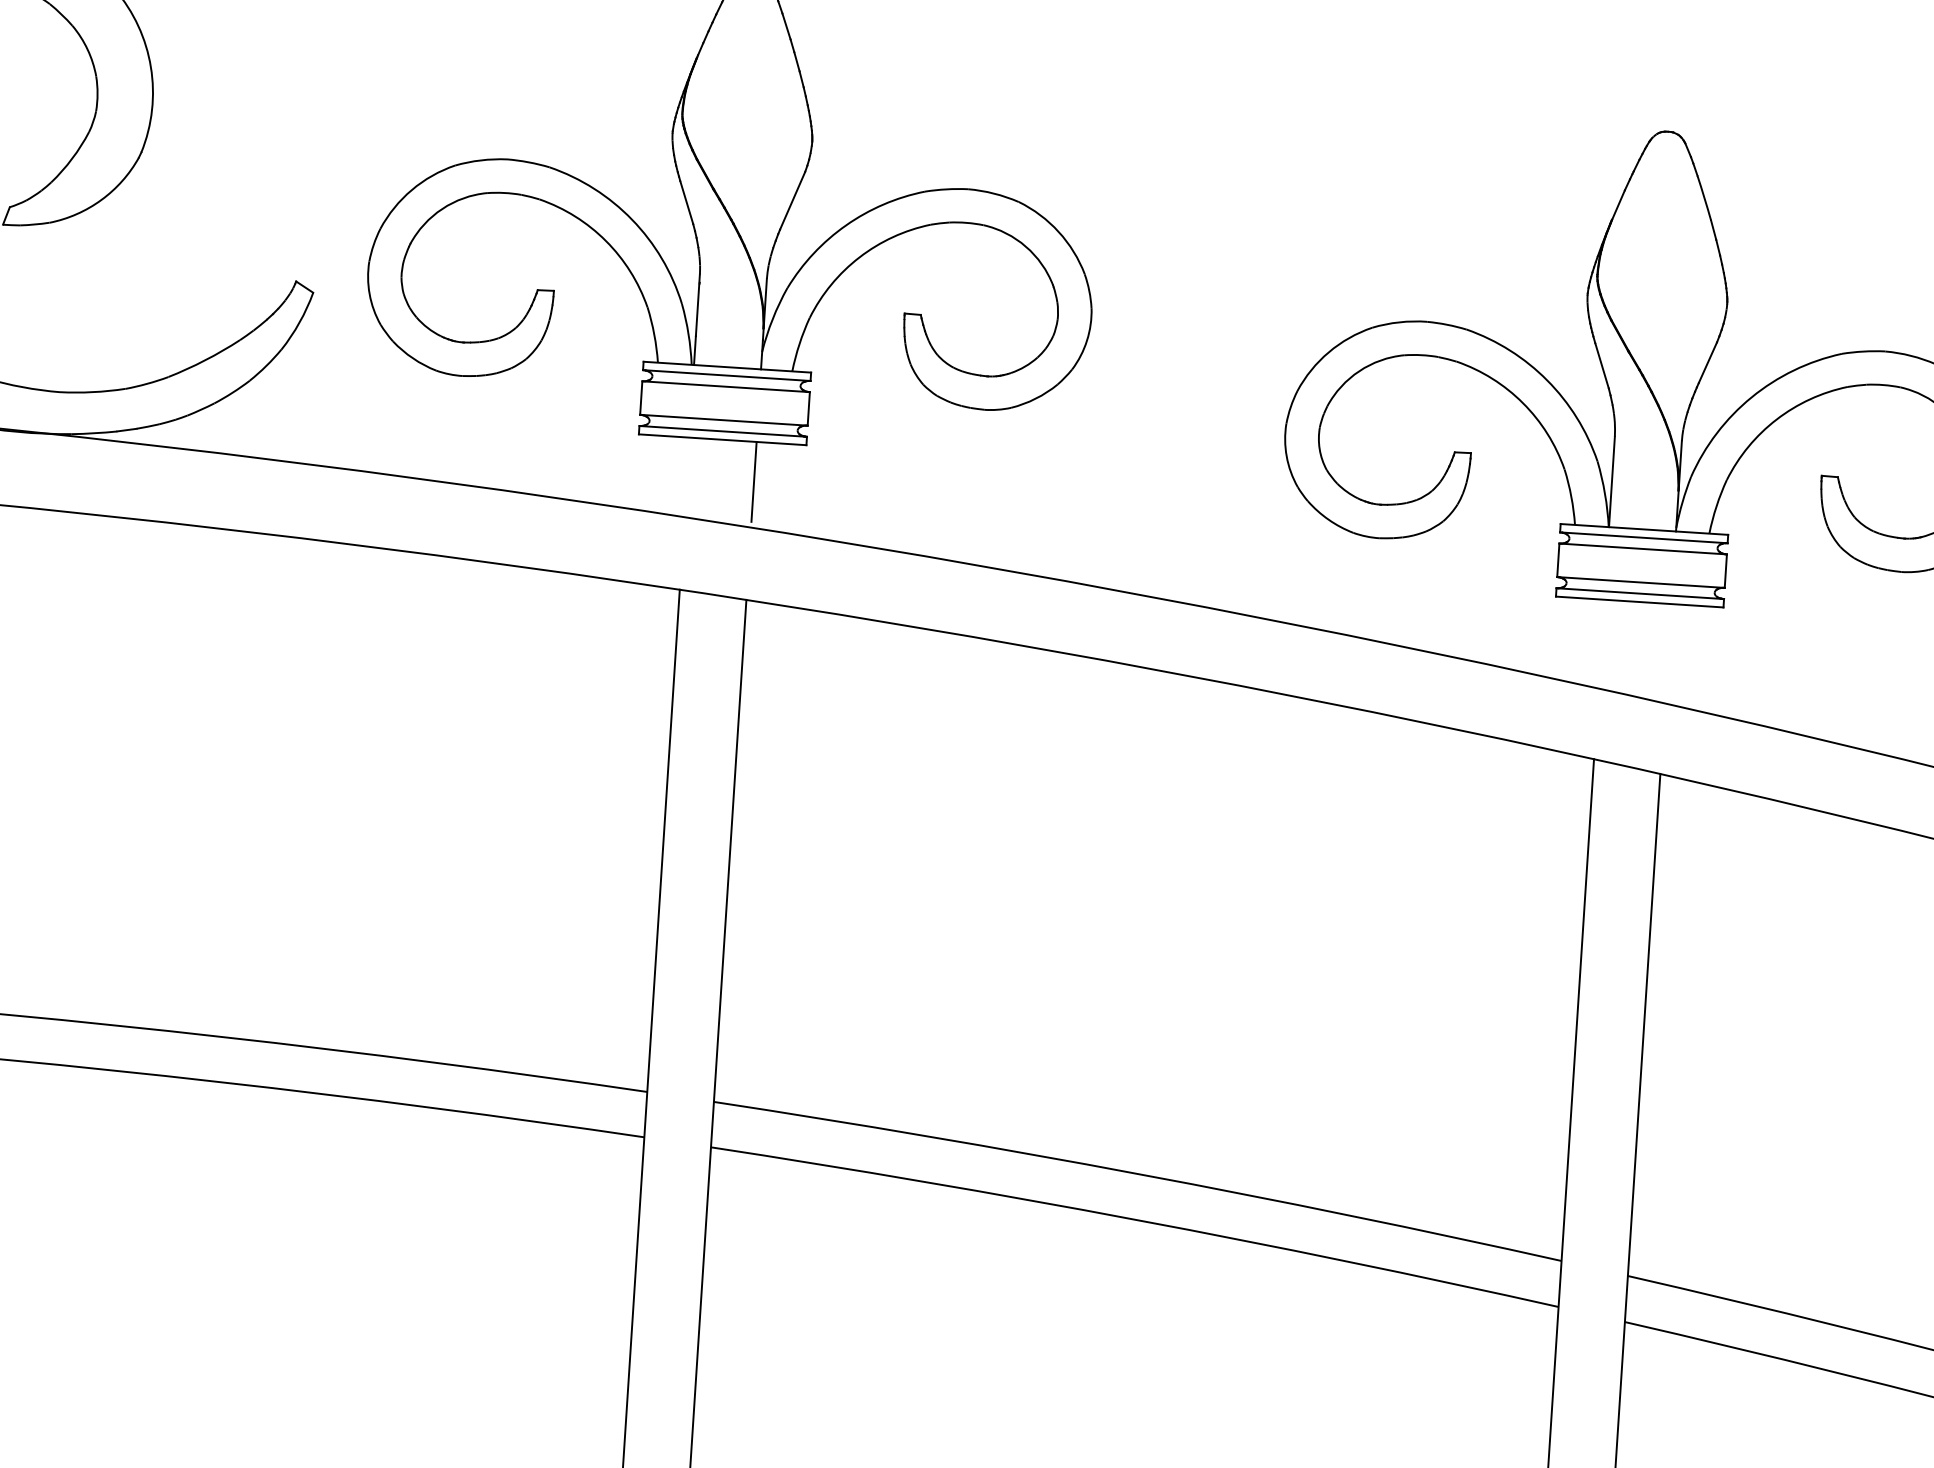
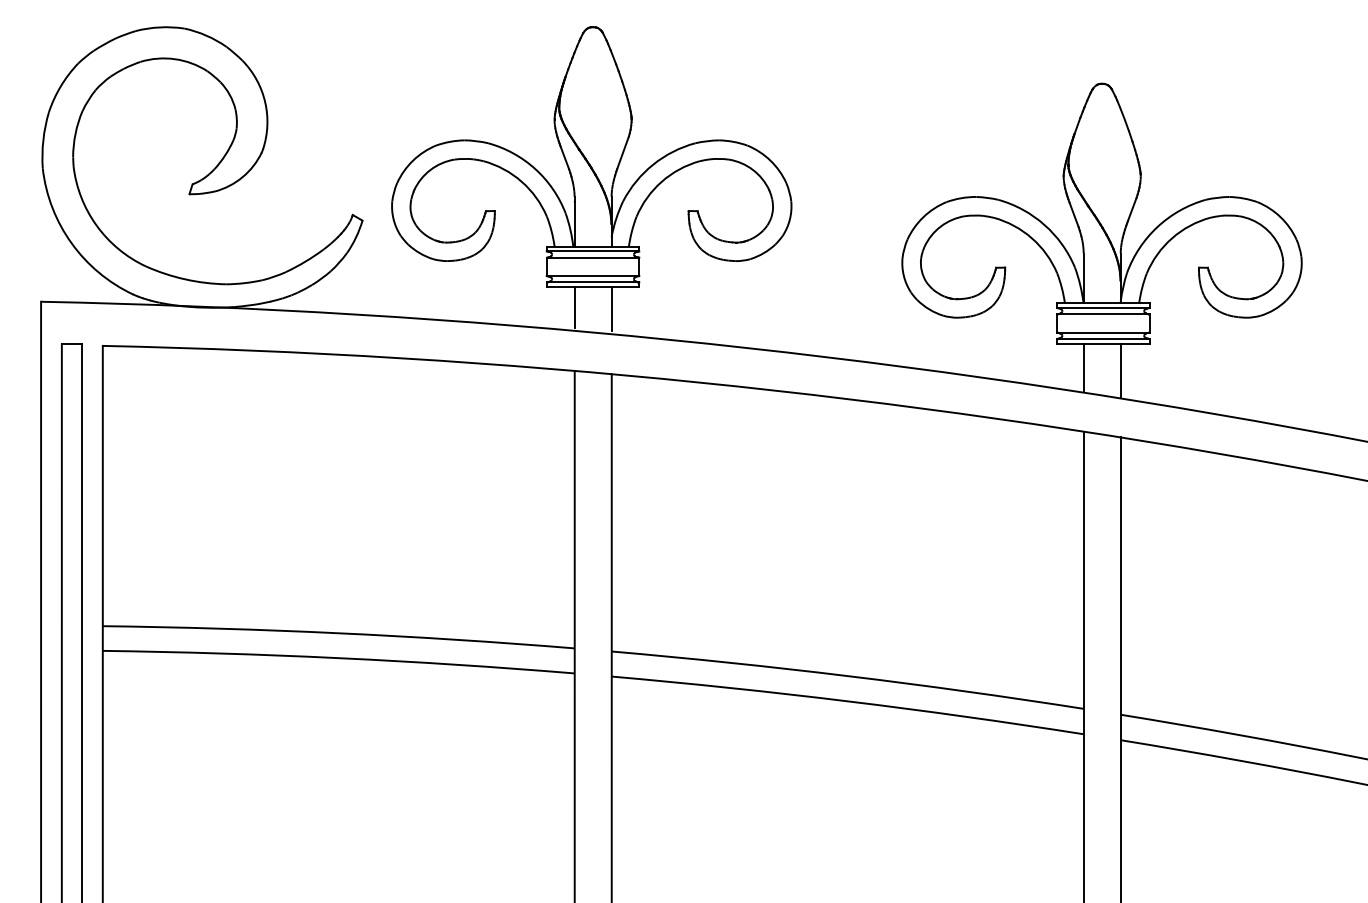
line: (686, 473) -> (574, 306), added
line: (1601, 643) -> (1083, 367), added
line: (1667, 652) -> (1120, 370), added

